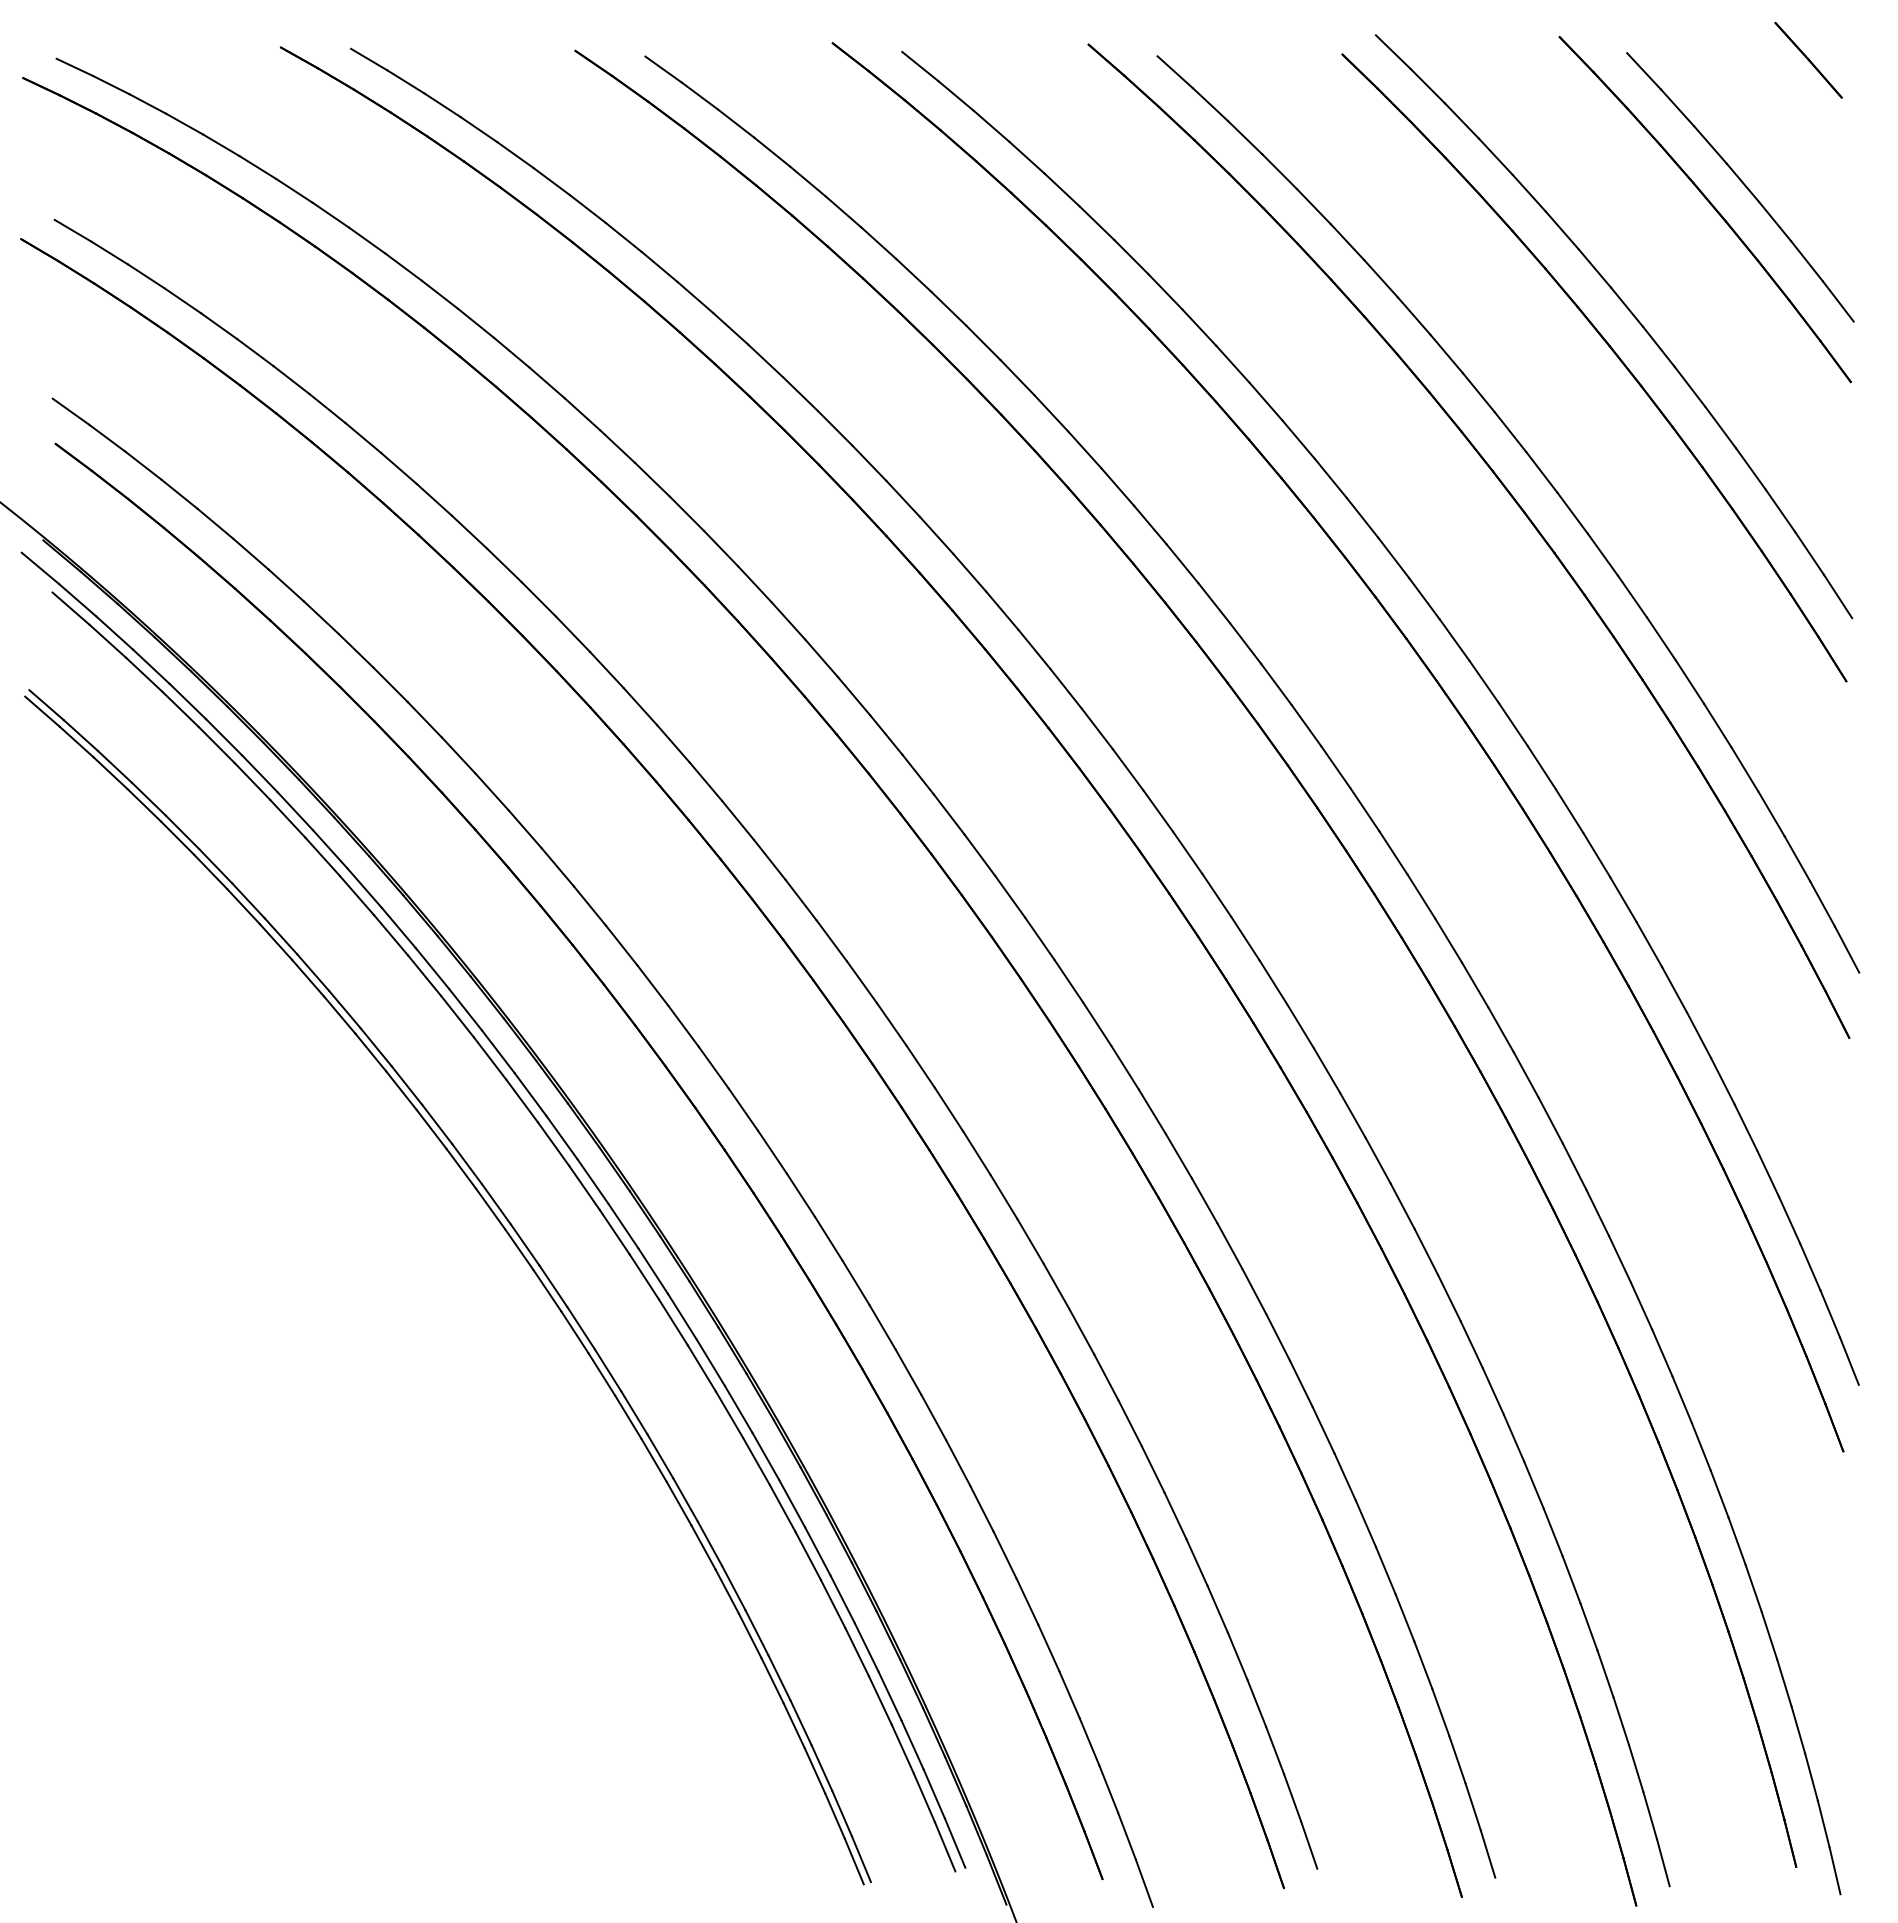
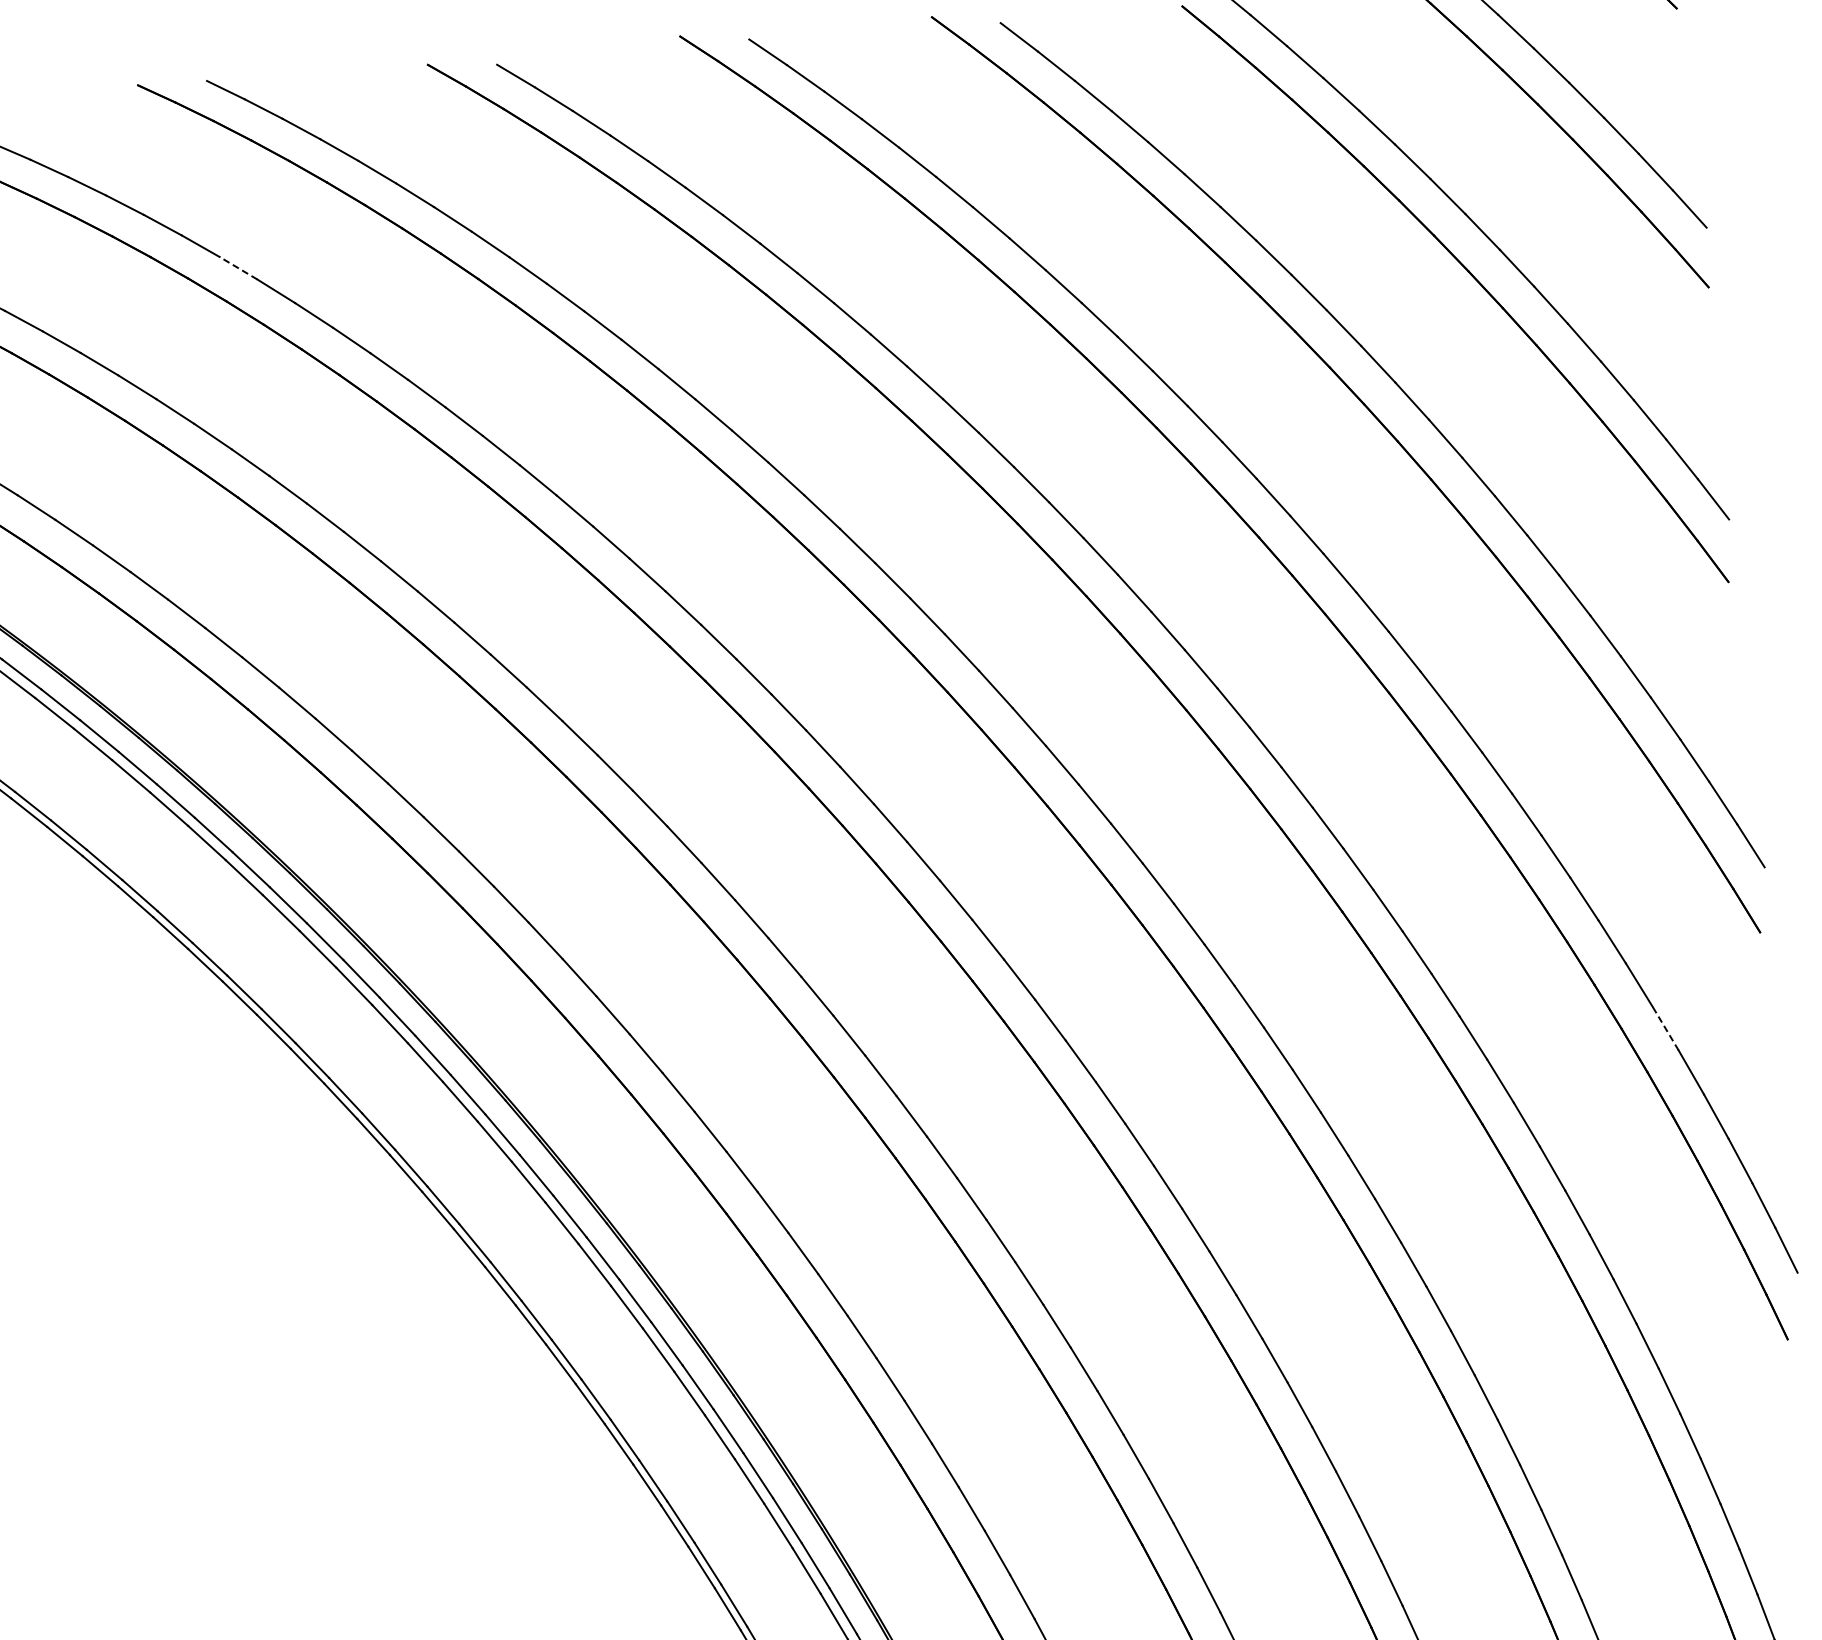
line: (366, 240) -> (237, 268), solid -> dashed
line: (1745, 1127) -> (1665, 1028), solid -> dashed

